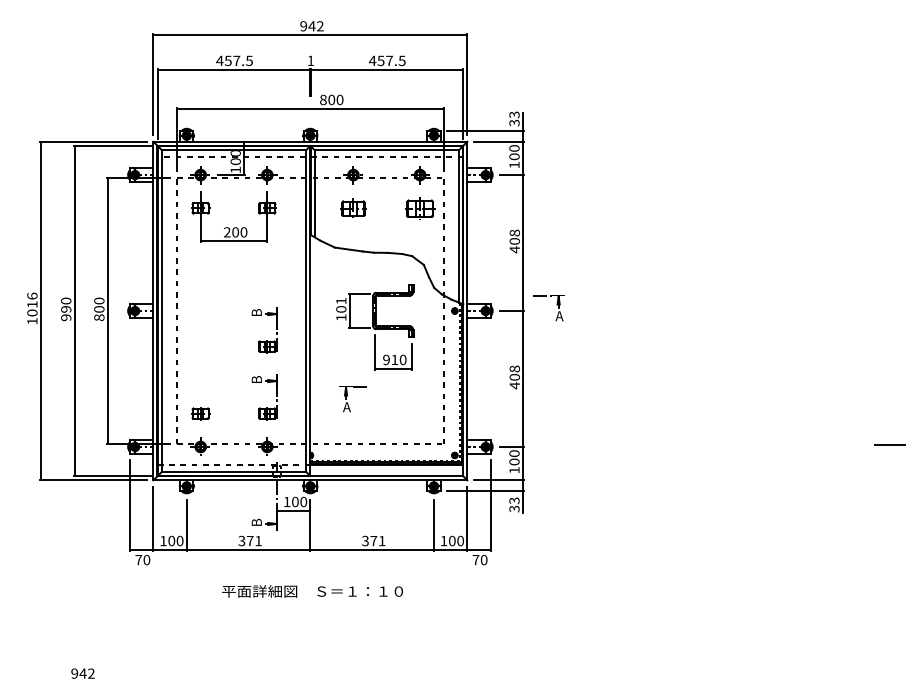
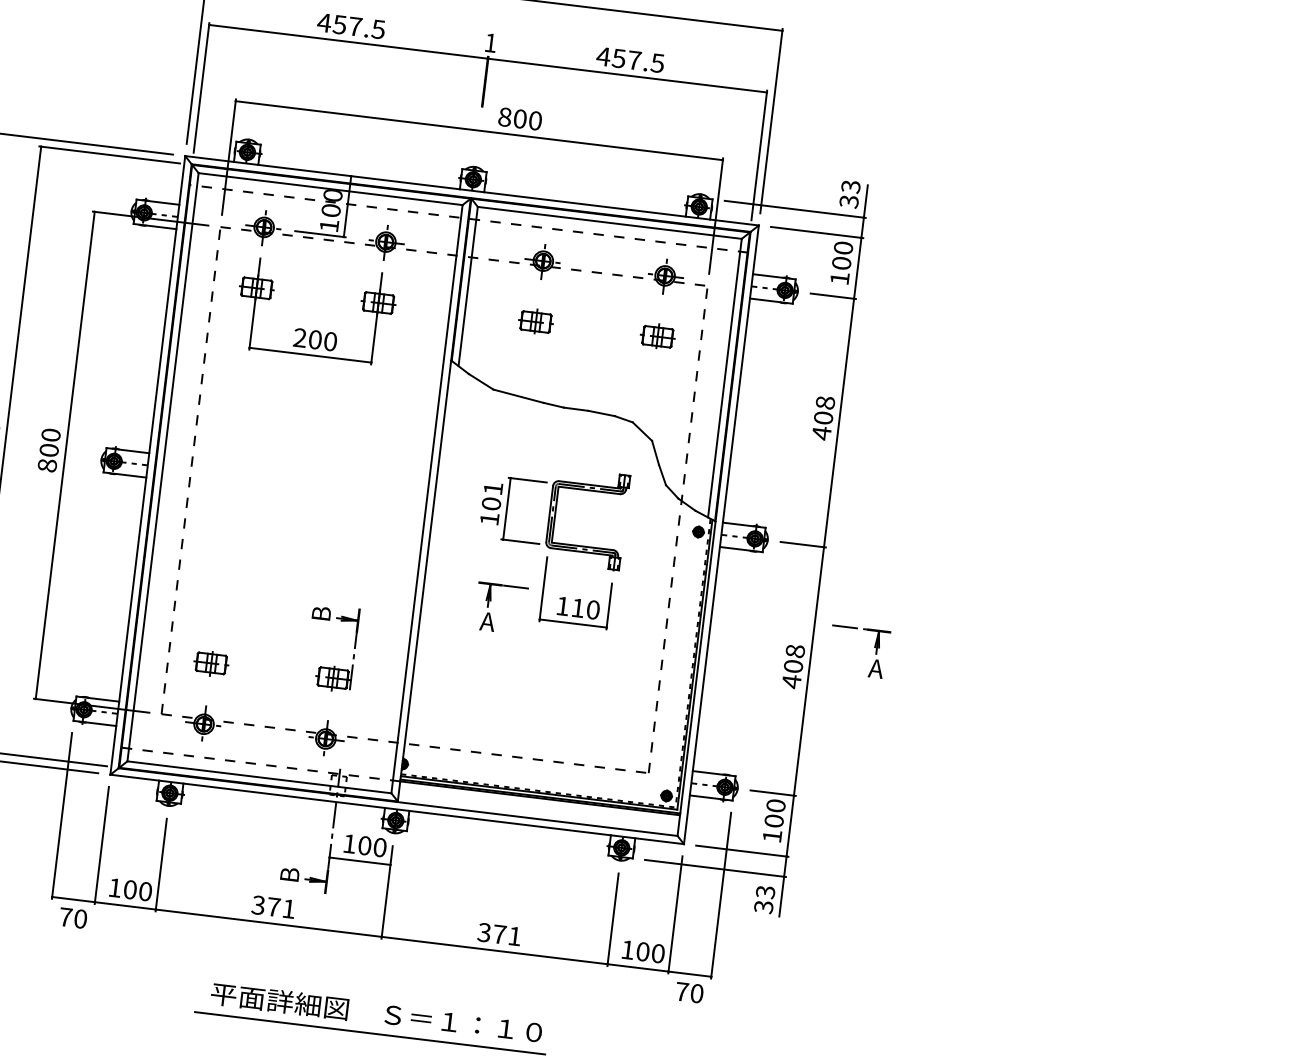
part: (353, 207) -> (536, 320), size x0.71
part: (419, 207) -> (656, 334), size x0.62
part: (556, 305) -> (872, 648), moved
part: (266, 340) -> (347, 544), removed
text: (386, 359) -> (562, 605), 910 -> 110
part: (352, 399) -> (499, 608), moved
line: (310, 602) -> (370, 1032), added

